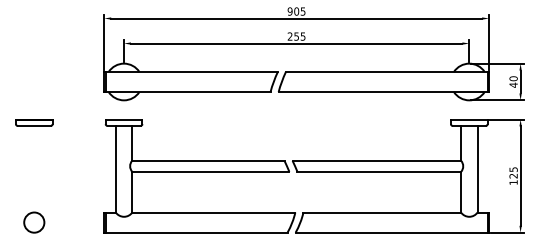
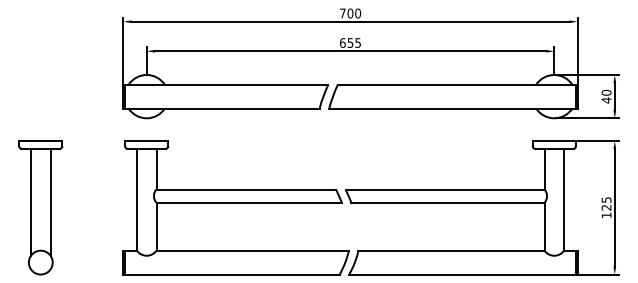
text: (296, 11) -> (350, 13), 905 -> 700
text: (289, 36) -> (342, 42), 255 -> 655
line: (26, 170) -> (31, 201), added
line: (42, 170) -> (50, 201), added

